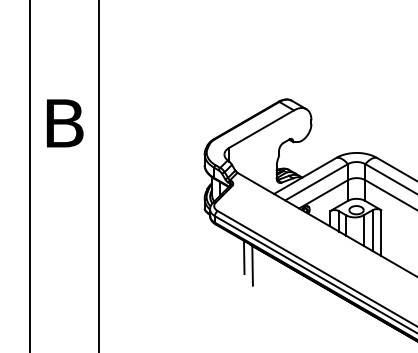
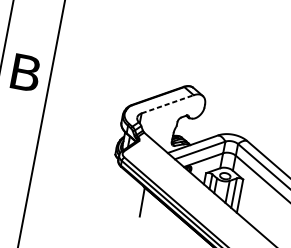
line: (262, 128) -> (168, 103), solid -> dashed
line: (243, 257) -> (136, 194), removed

